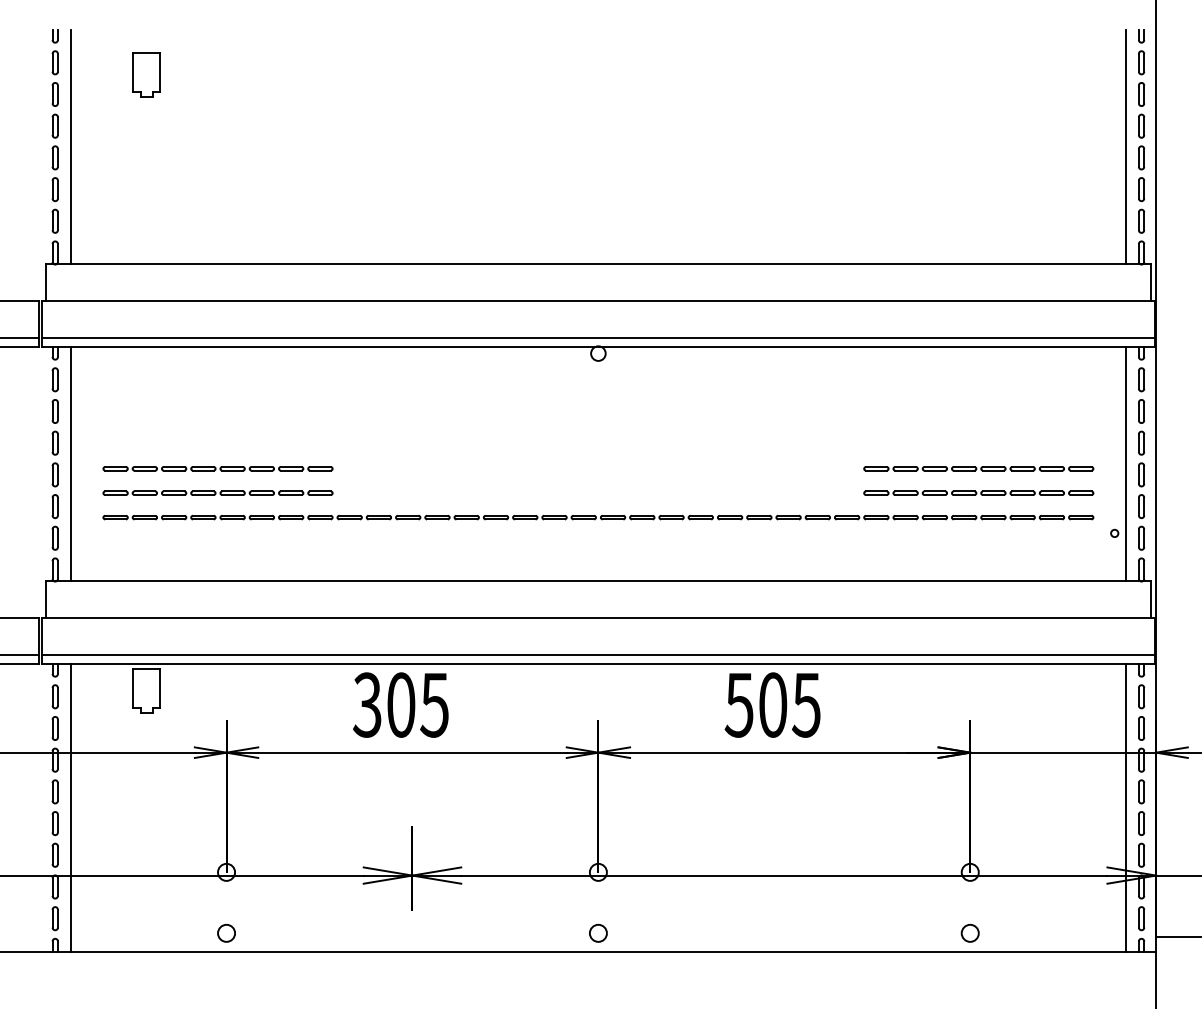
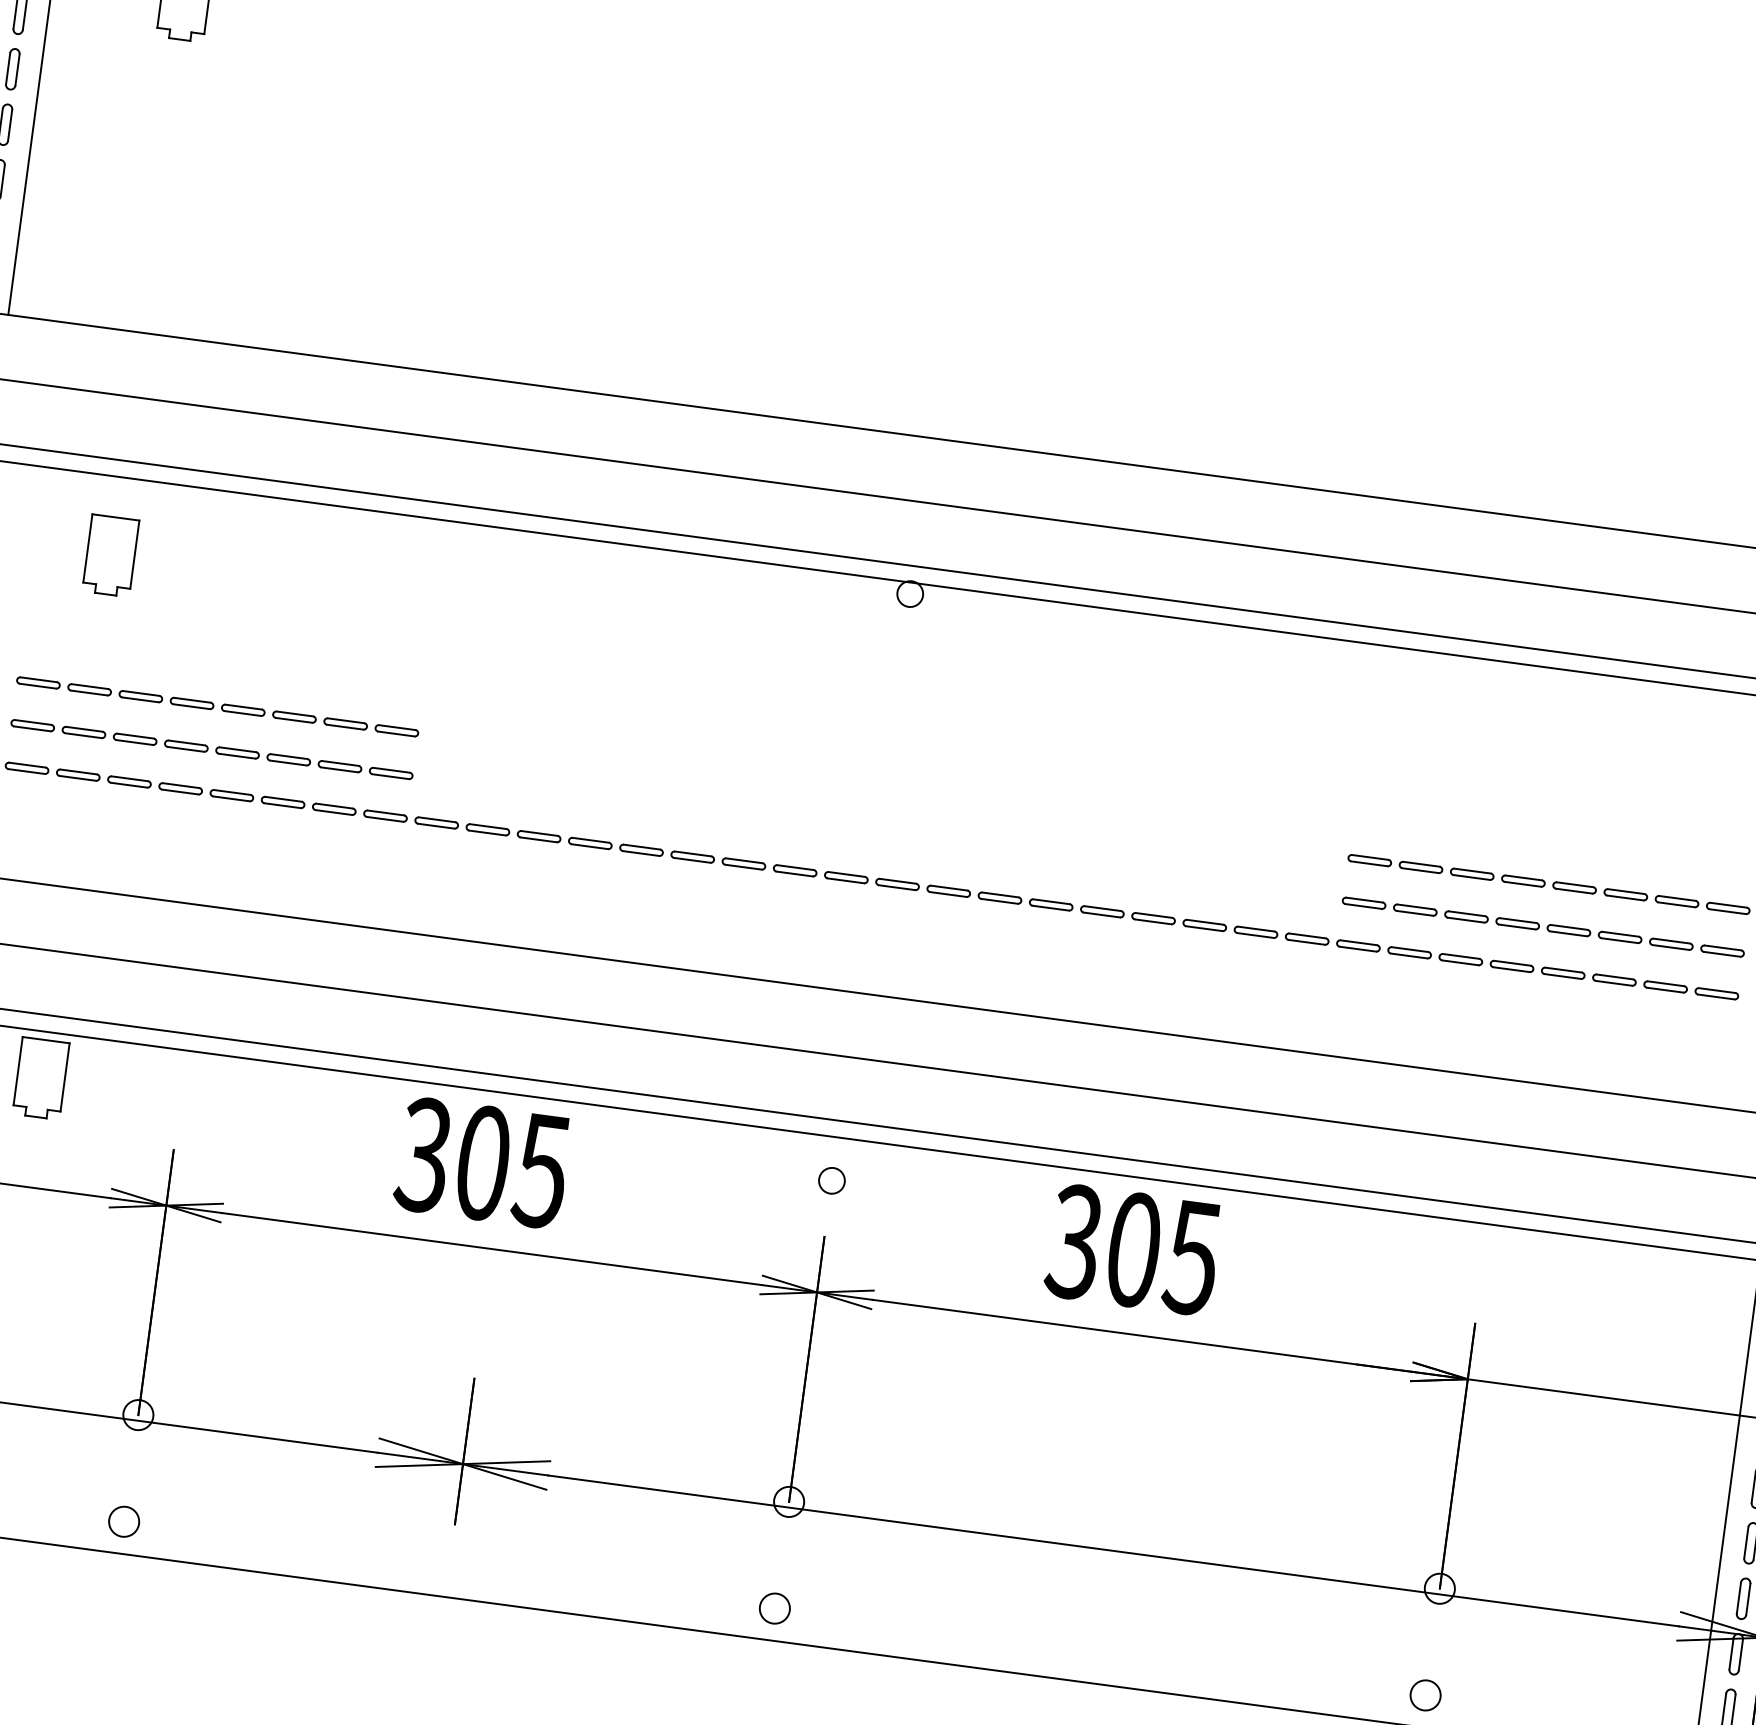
part: (146, 391) -> (110, 554), added
circle: (598, 688) -> (832, 1180), added
text: (738, 704) -> (1073, 1240), 505 -> 305

